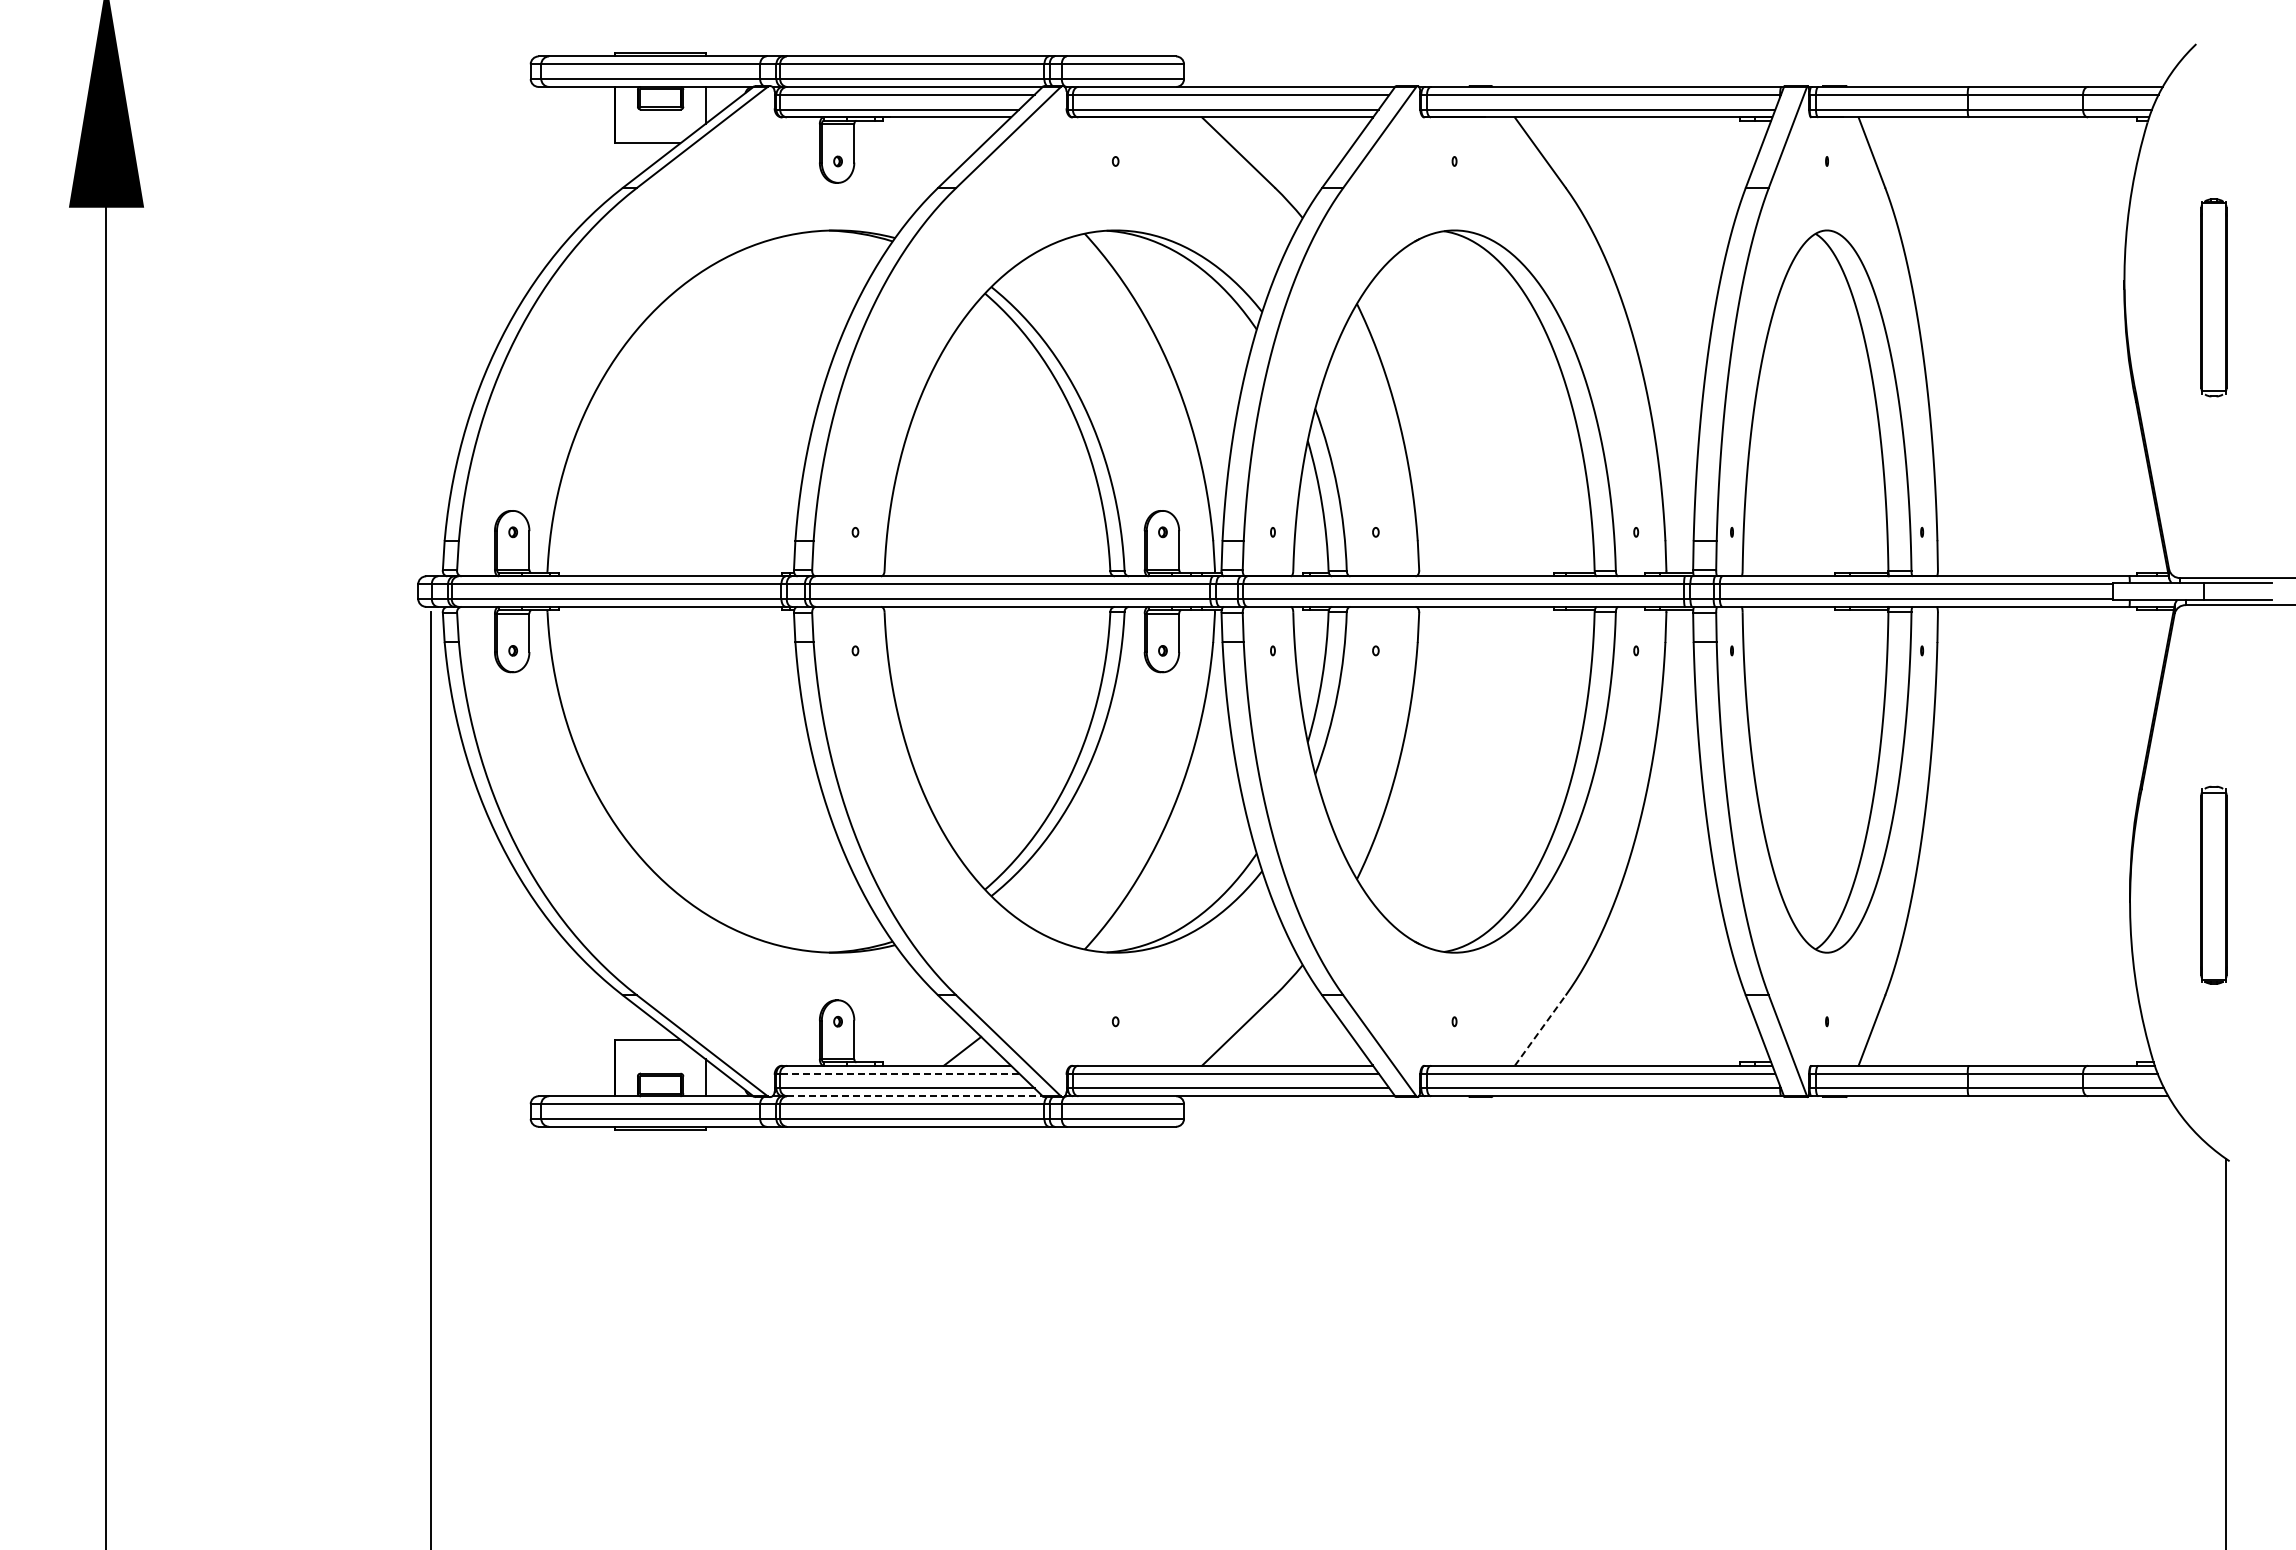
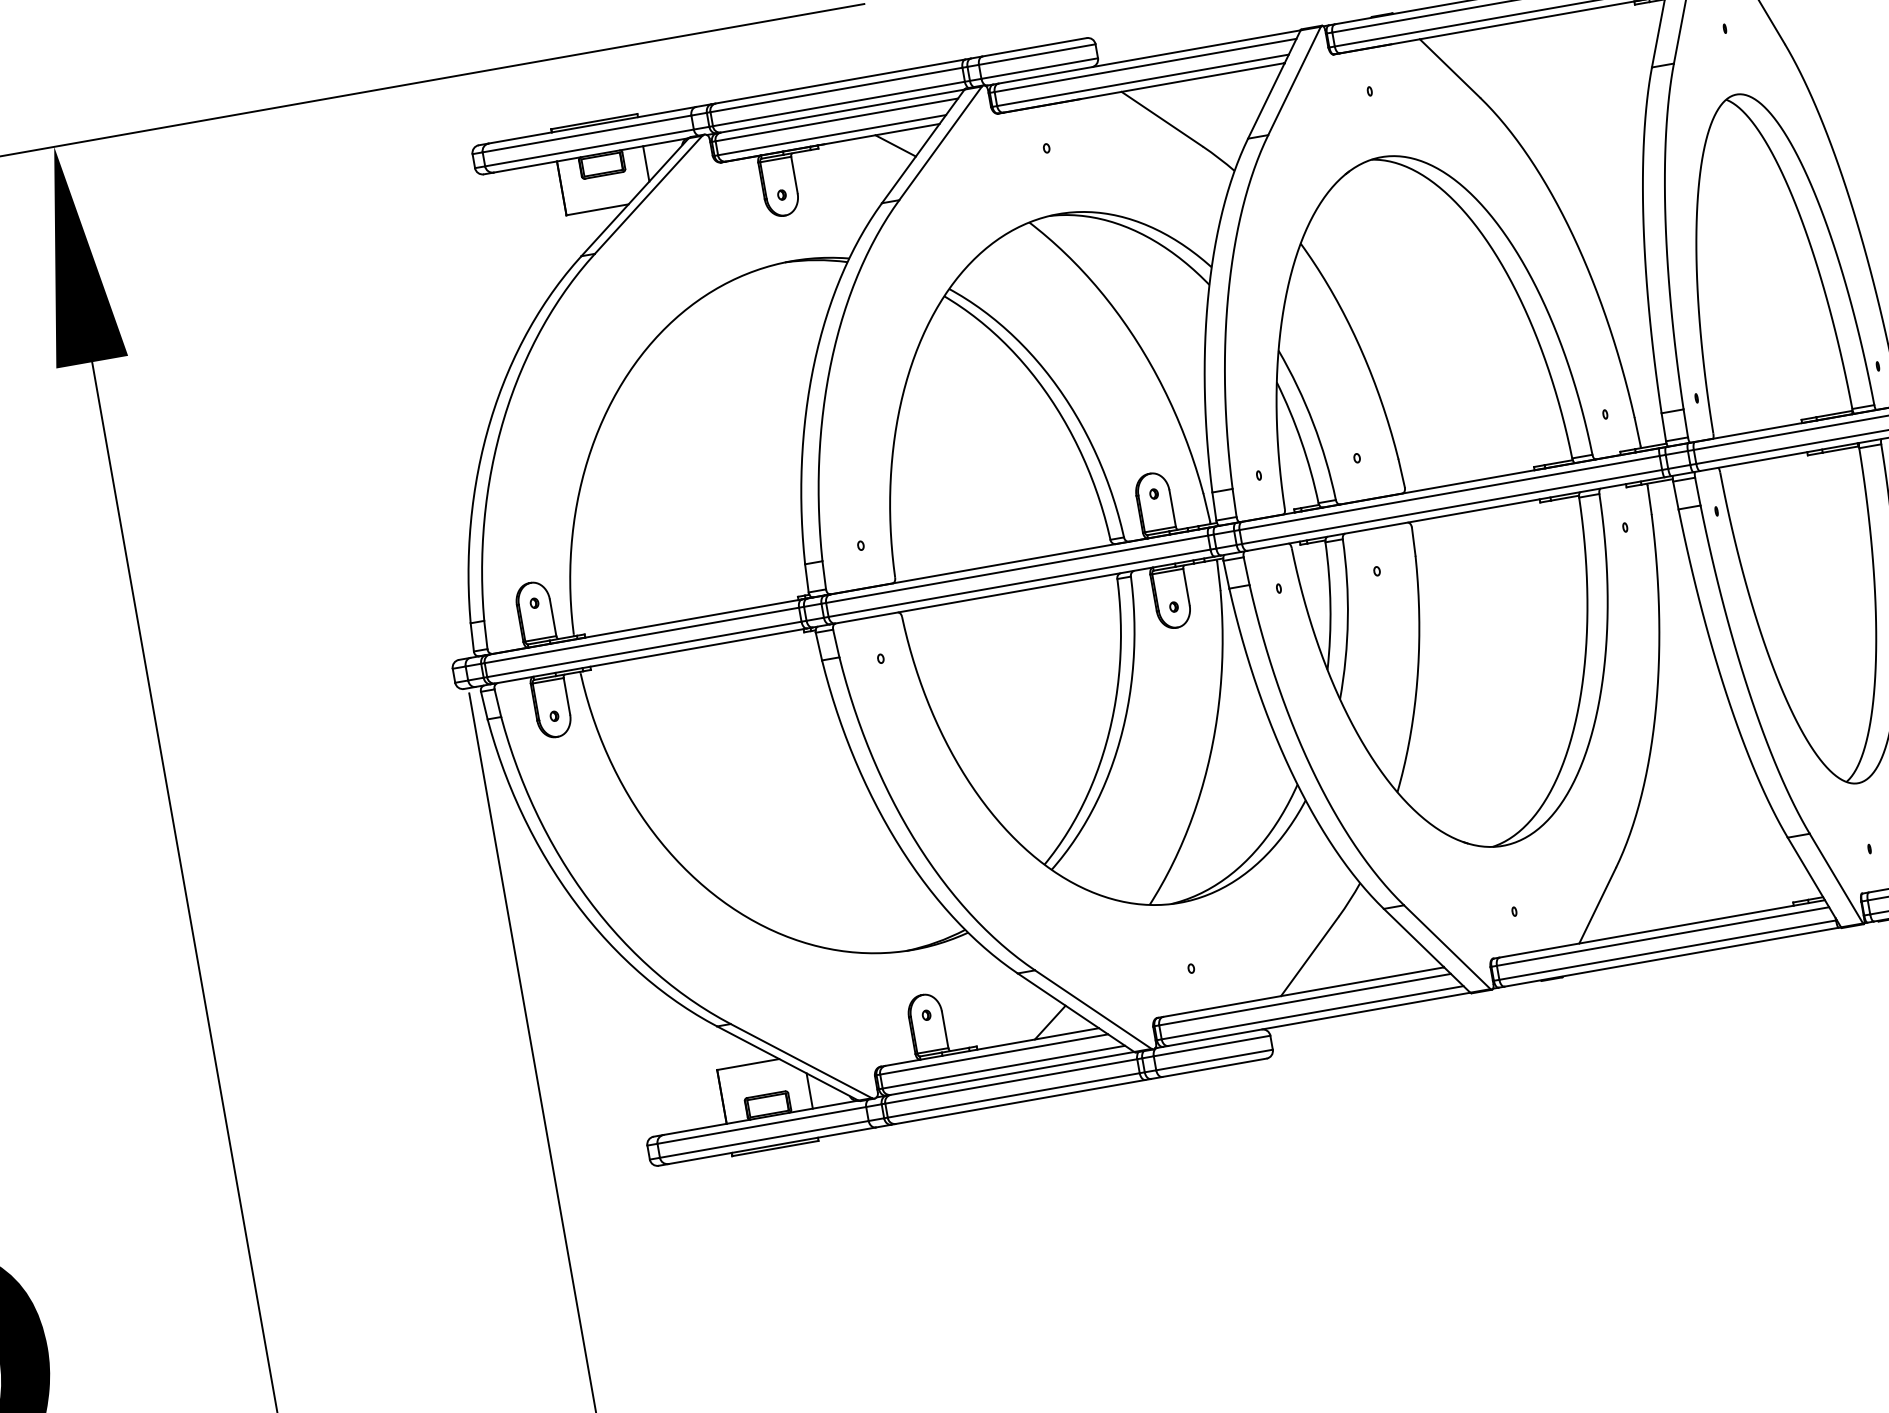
line: (962, 131) -> (895, 145), added
line: (1540, 1030) -> (1597, 905), dashed -> solid
line: (899, 1073) -> (993, 1054), dashed -> solid
line: (914, 1096) -> (1012, 1073), dashed -> solid

